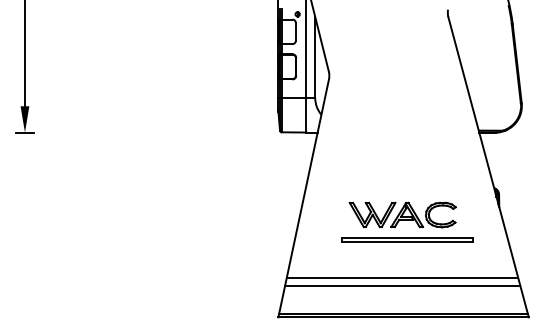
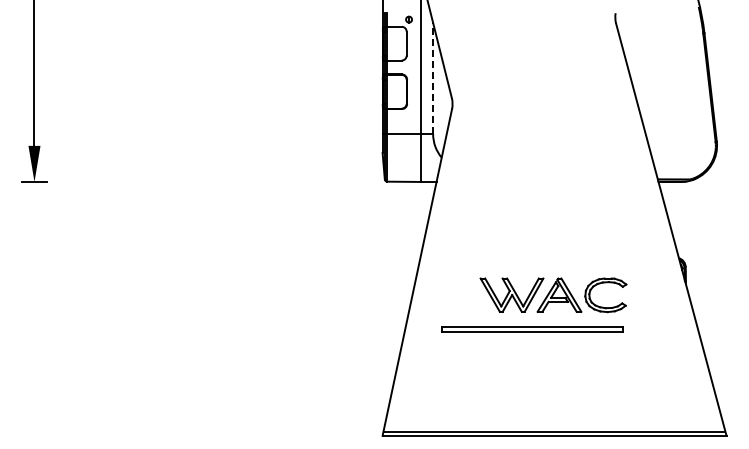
line: (315, 56) -> (433, 77), solid -> dashed
part: (407, 239) -> (532, 329), moved
line: (402, 278) -> (552, 382), removed
line: (402, 285) -> (552, 392), removed

